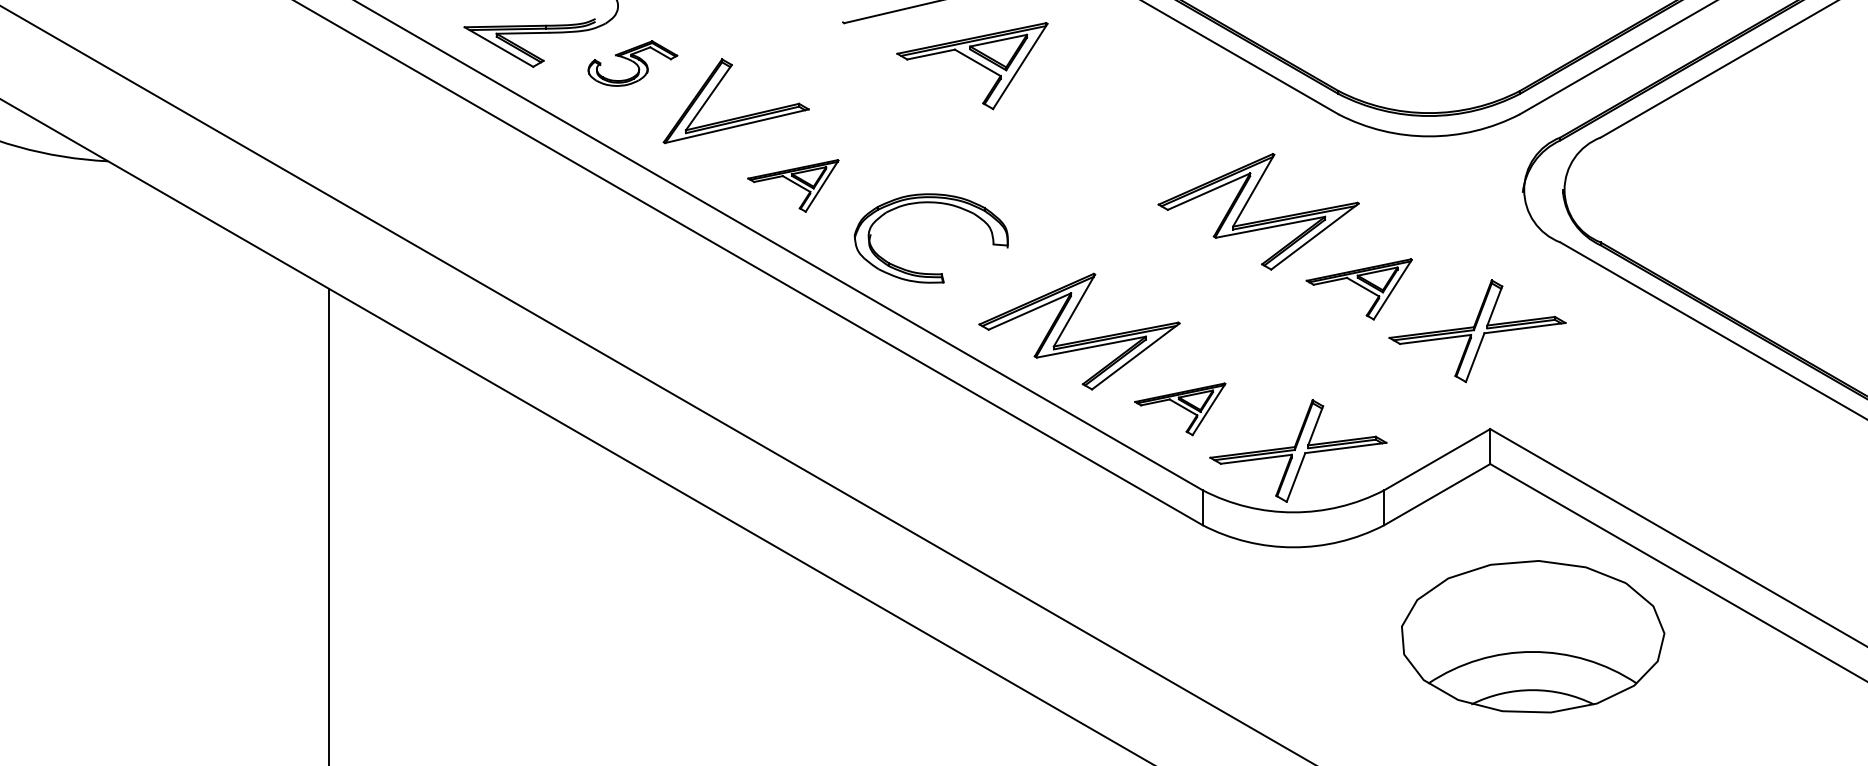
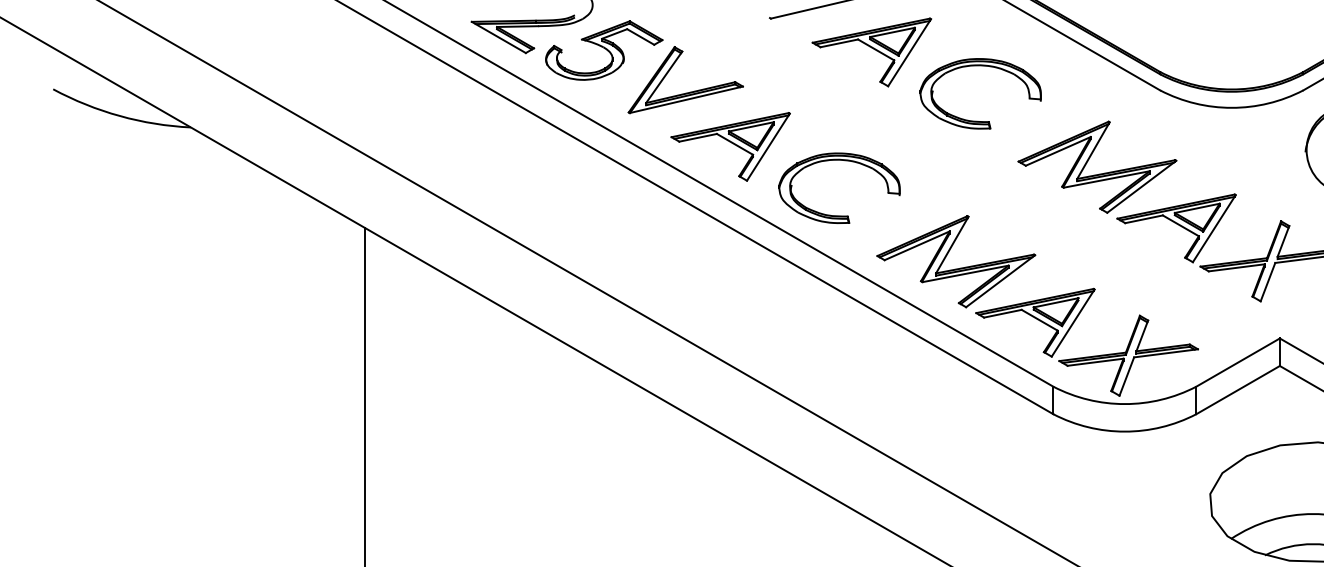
part: (632, 63) -> (604, 50), size x1.67
part: (1110, 83) -> (980, 66), added
part: (793, 185) -> (730, 146), size x1.67
part: (1359, 289) -> (1176, 228), size x1.43
part: (1180, 409) -> (1035, 323), size x1.67

